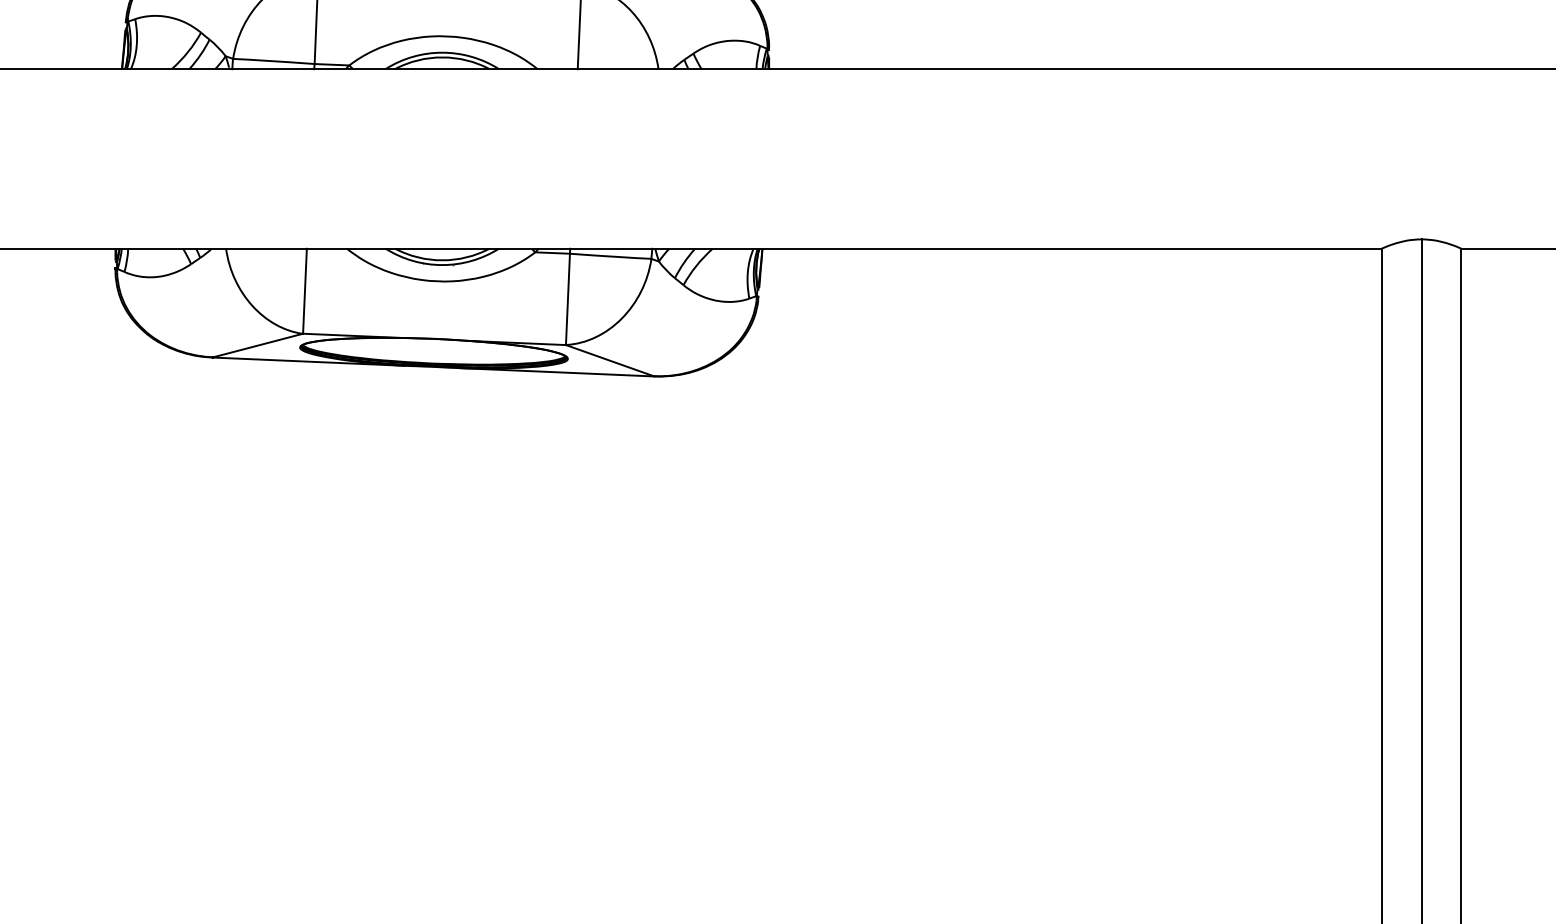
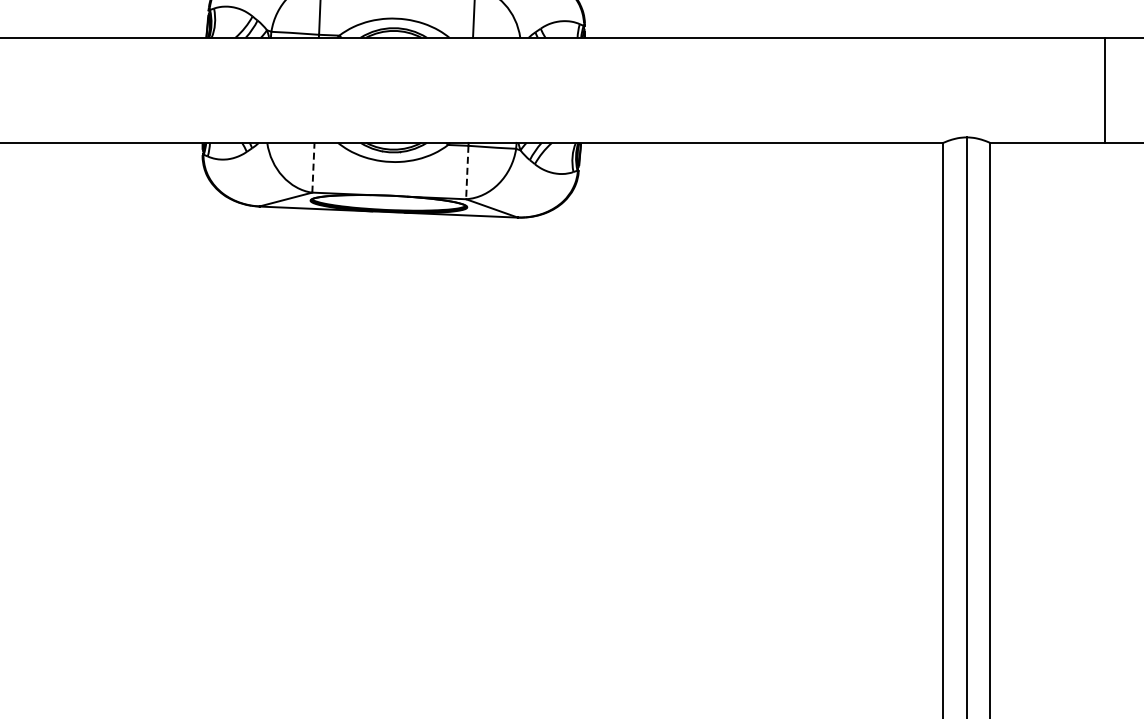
line: (305, 290) -> (313, 167), solid -> dashed
line: (568, 299) -> (467, 172), solid -> dashed

